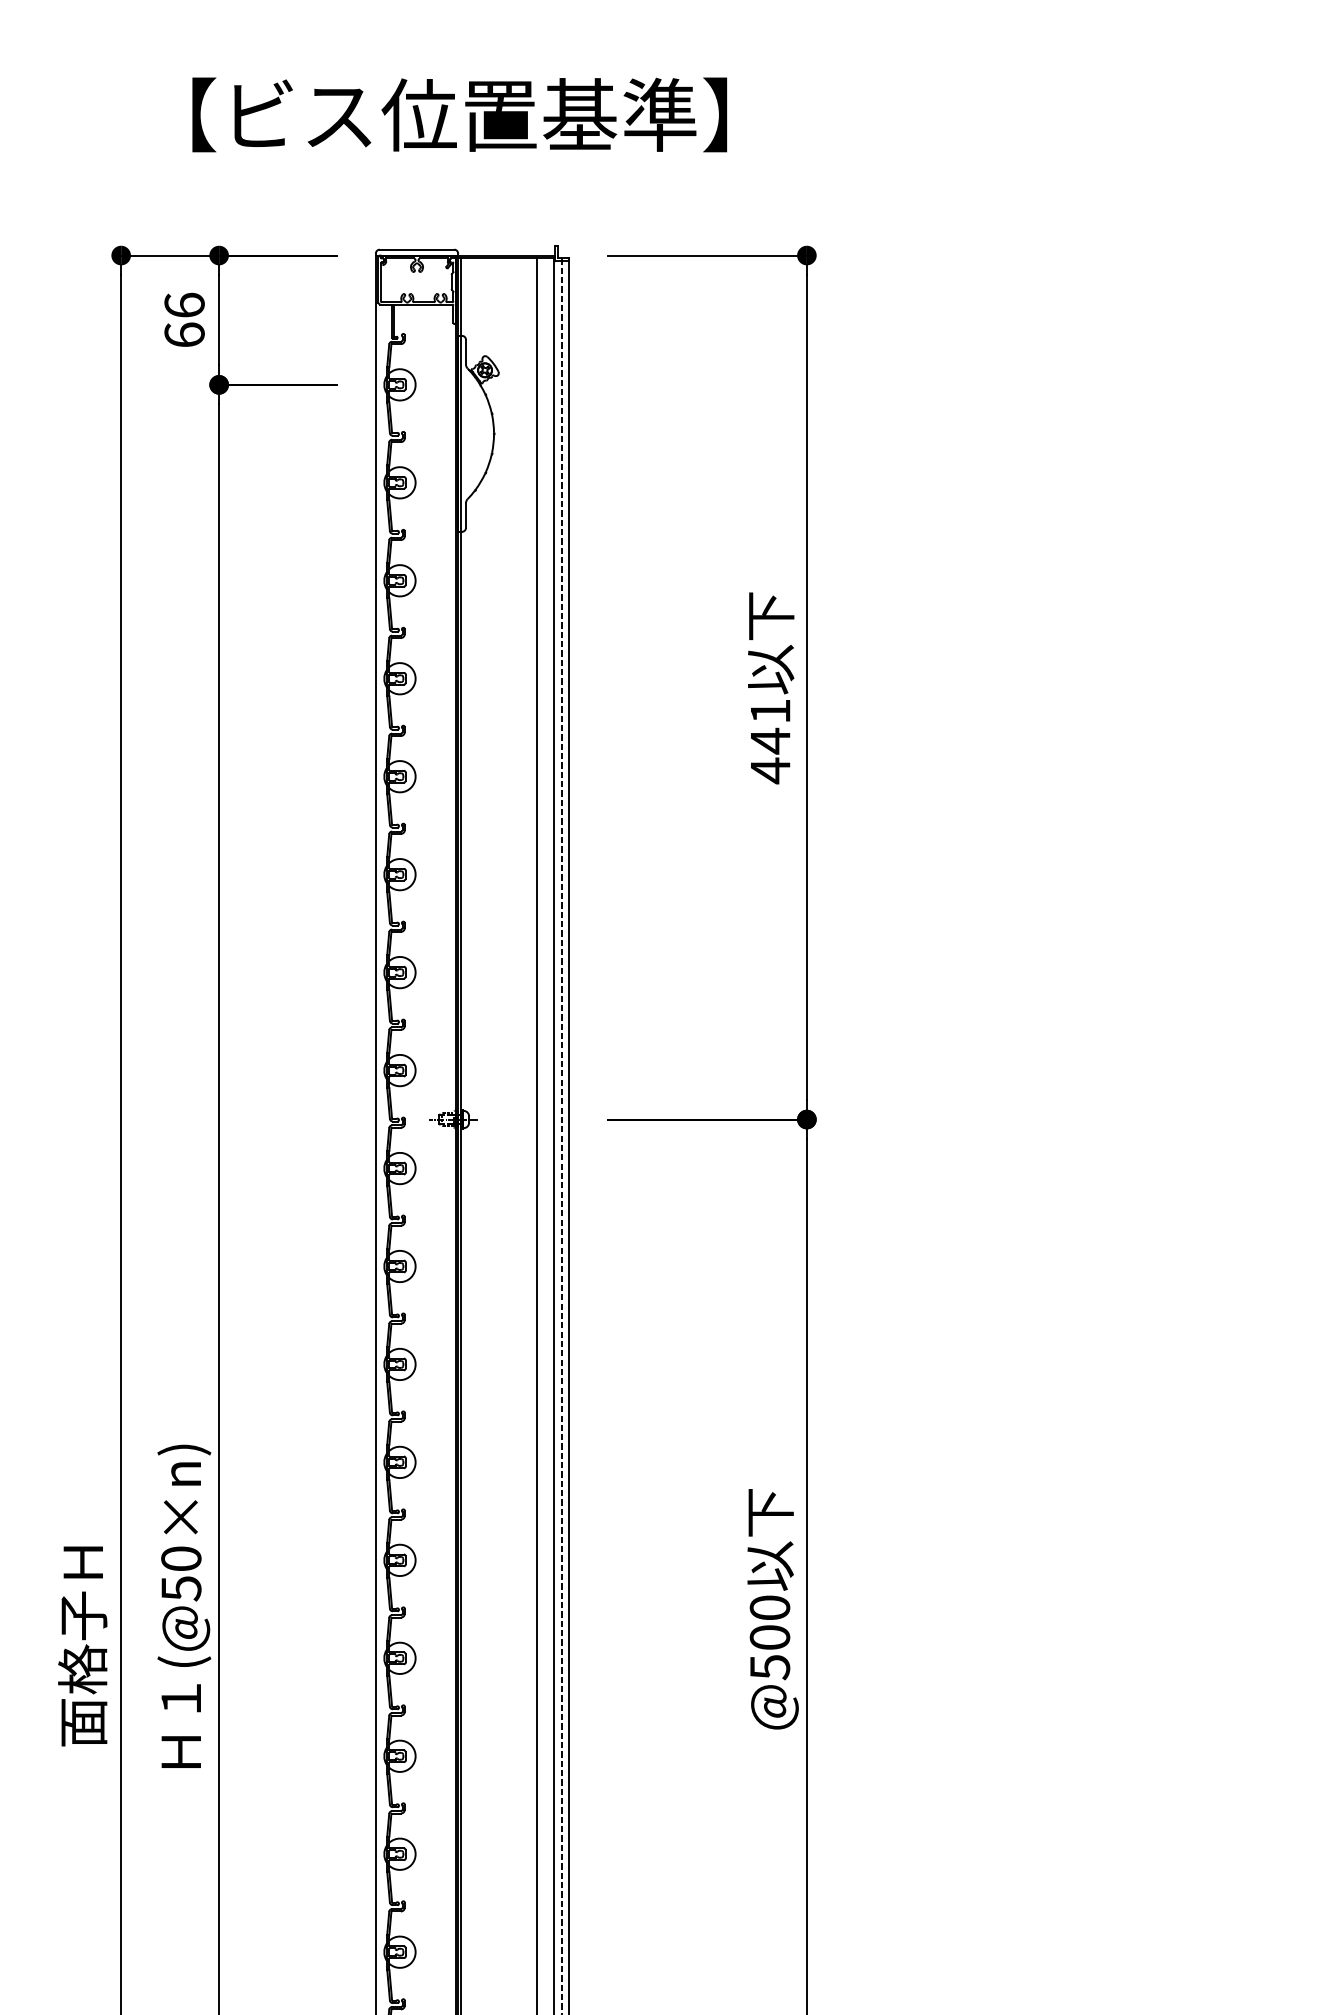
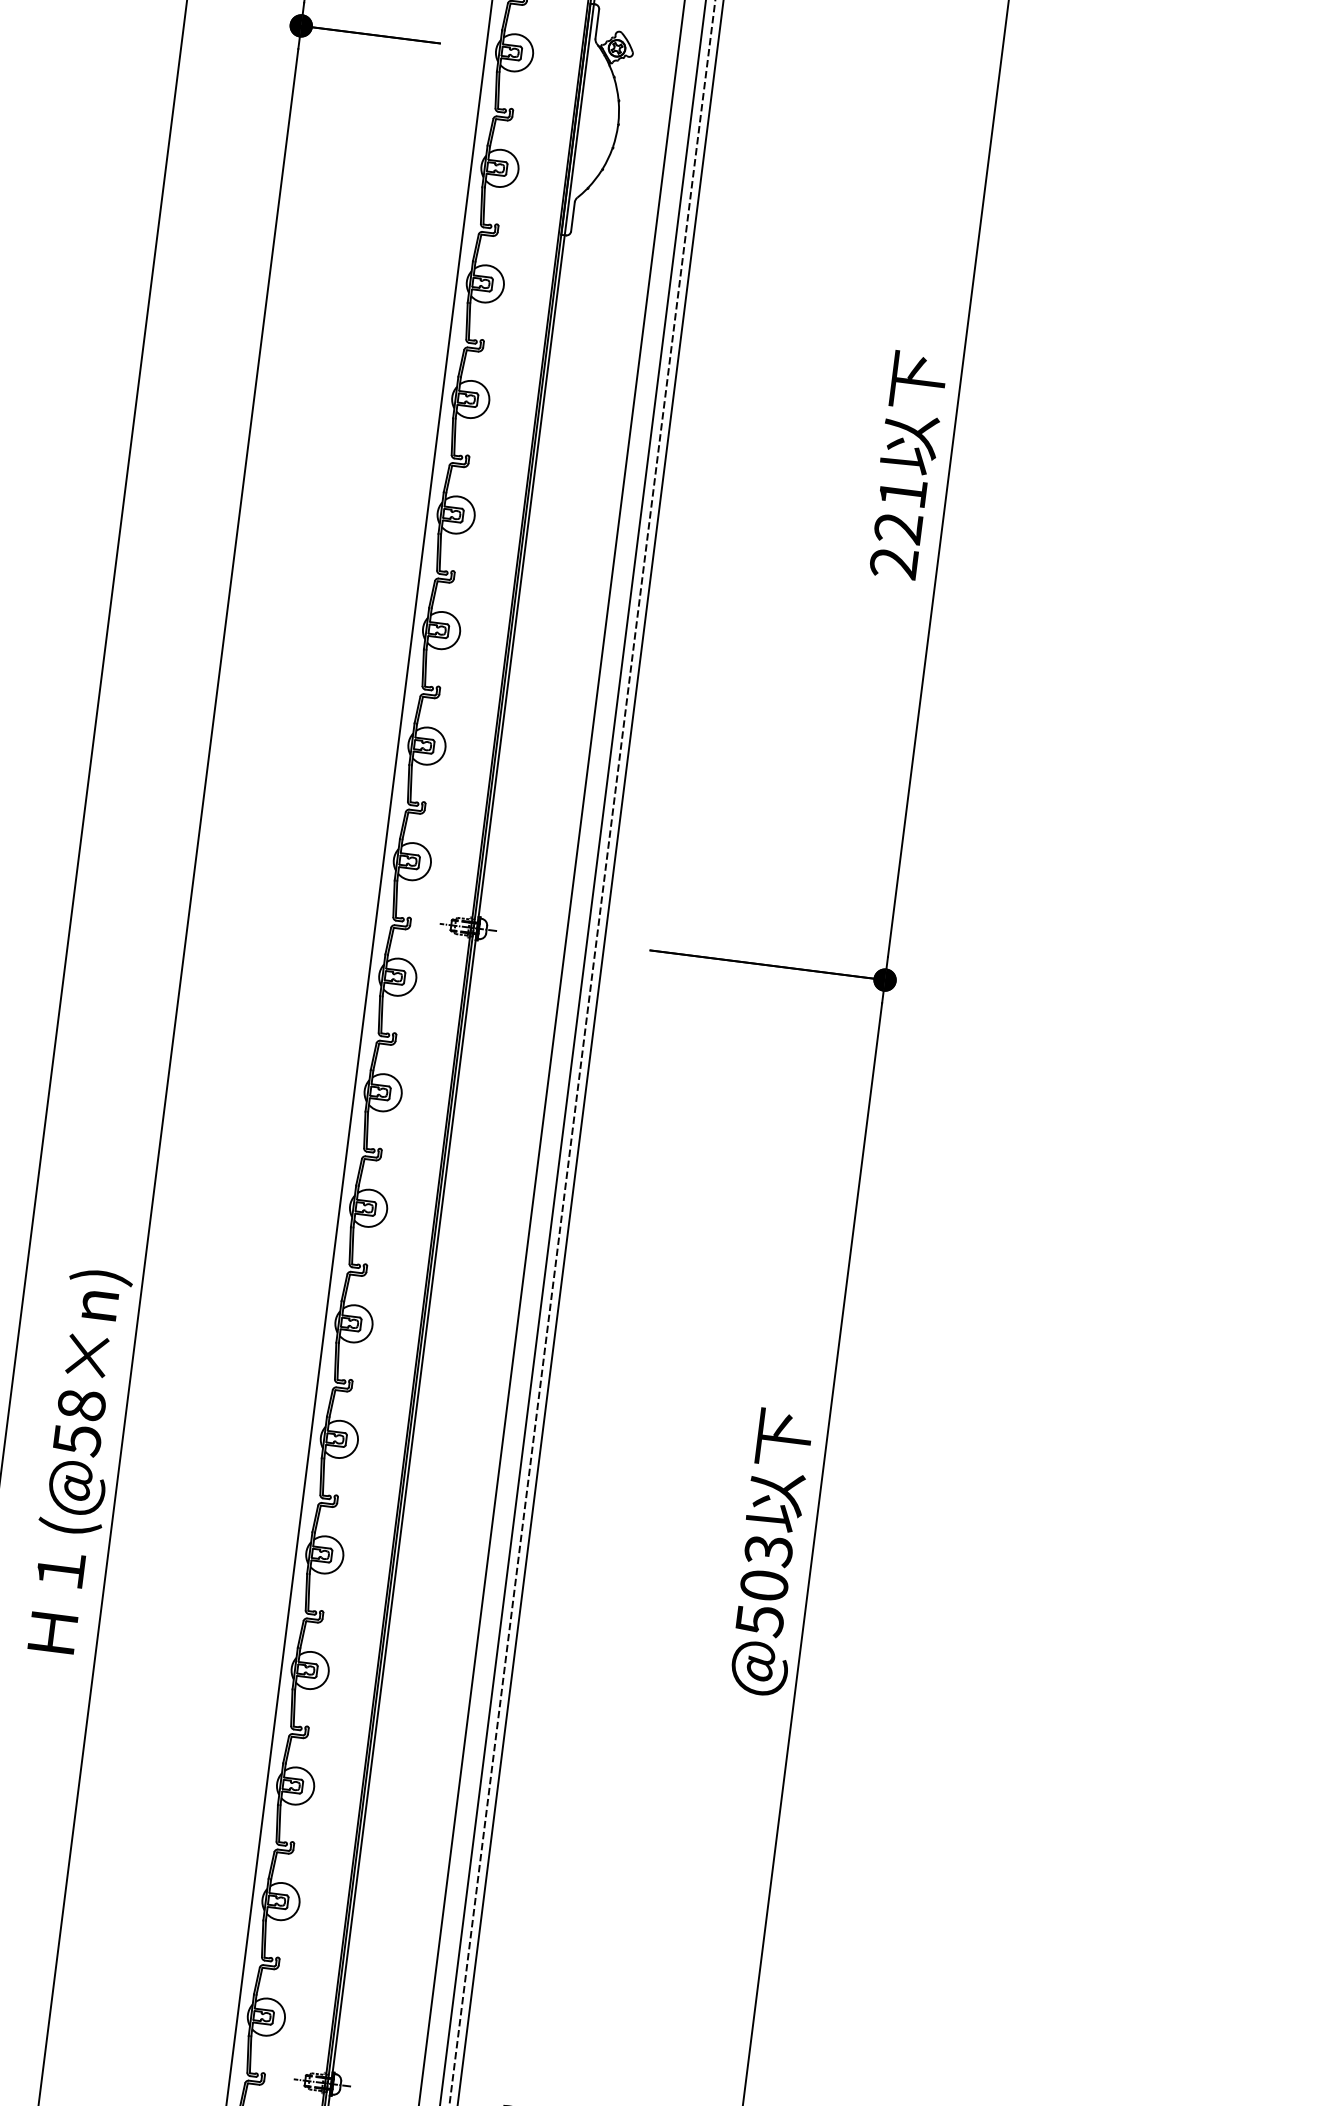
text: (770, 755) -> (896, 545), 441 -> 221
text: (181, 1558) -> (81, 1404), (@50×n) -> (@58×n)
text: (769, 1607) -> (768, 1550), @500 -> @503

